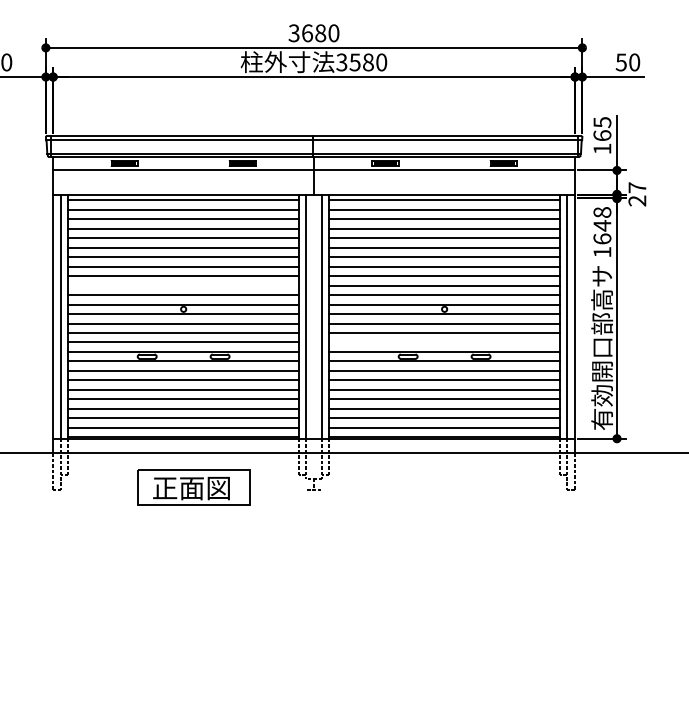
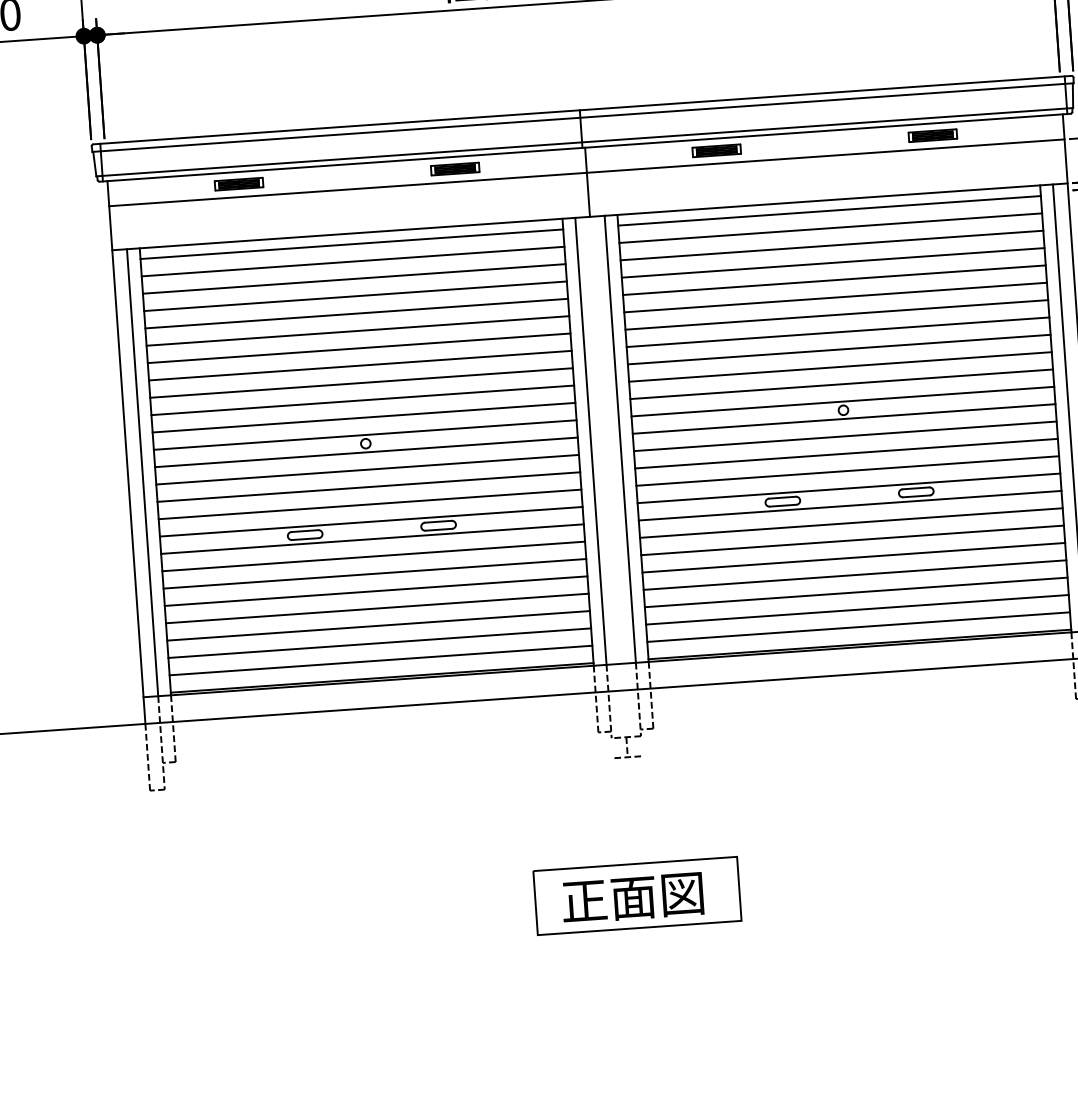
line: (183, 285) -> (362, 400), added
line: (444, 342) -> (847, 471), added
part: (193, 487) -> (636, 895), moved

